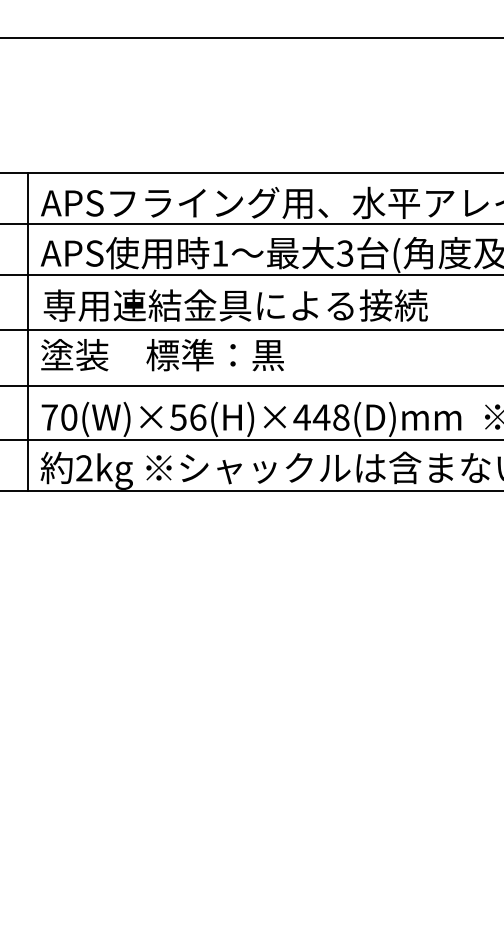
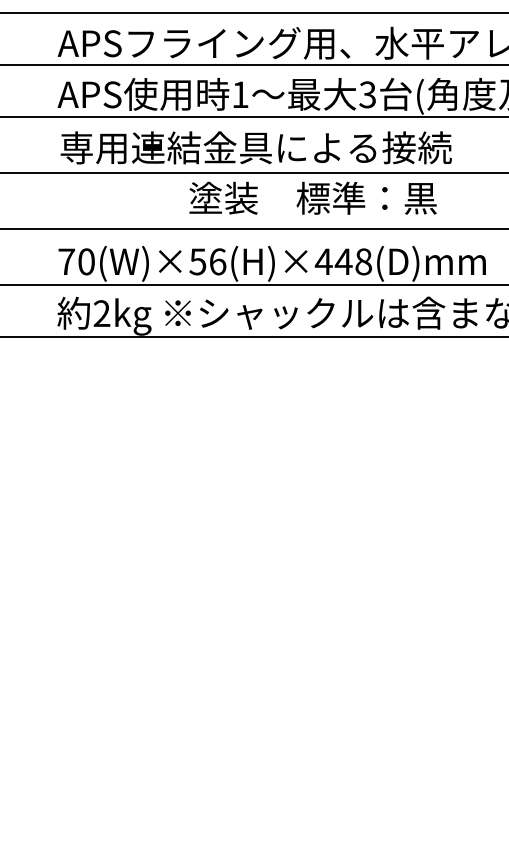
line: (27, 331) -> (44, 174), removed
text: (162, 355) -> (313, 198), moved

